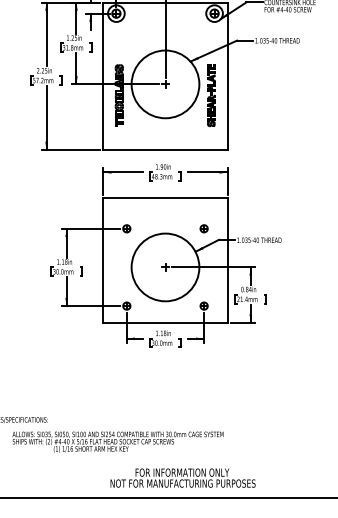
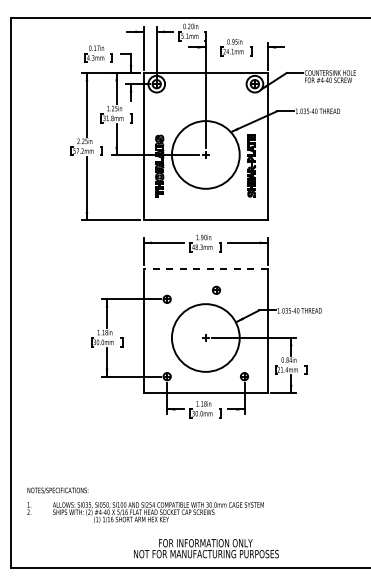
line: (165, 197) -> (205, 268), solid -> dashed
part: (204, 227) -> (216, 289), moved
text: (183, 477) -> (206, 548), moved

